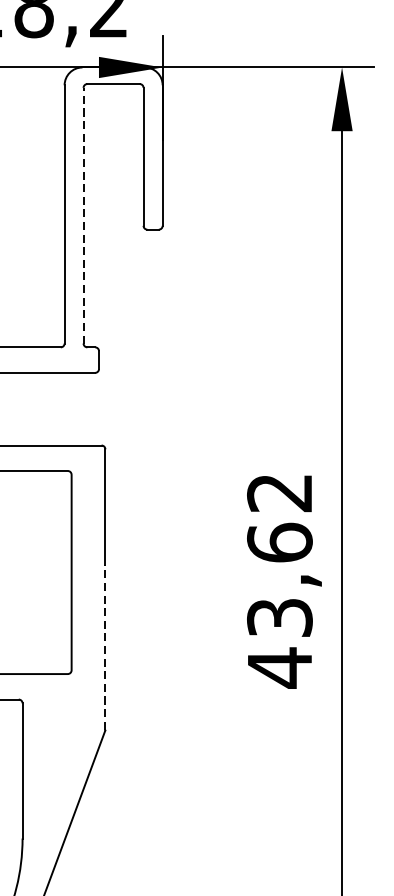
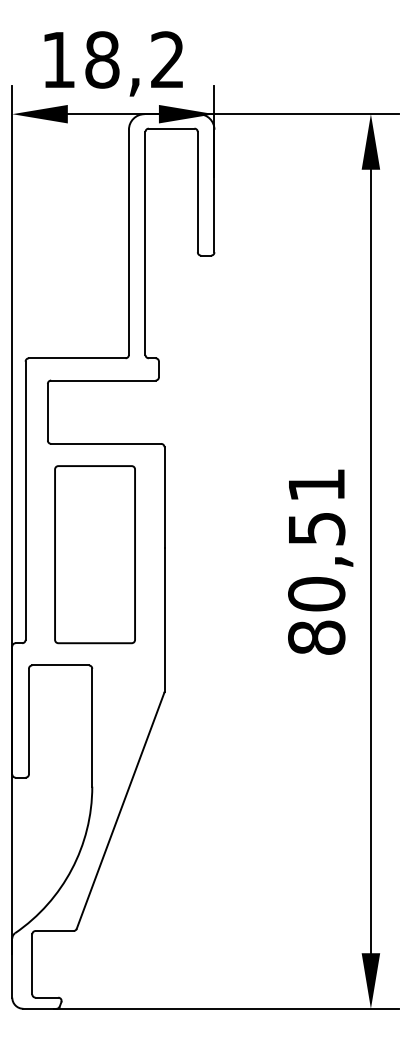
line: (83, 214) -> (145, 242), dashed -> solid
text: (279, 581) -> (316, 562), 43,62 -> 80,51
line: (105, 646) -> (164, 619), dashed -> solid

